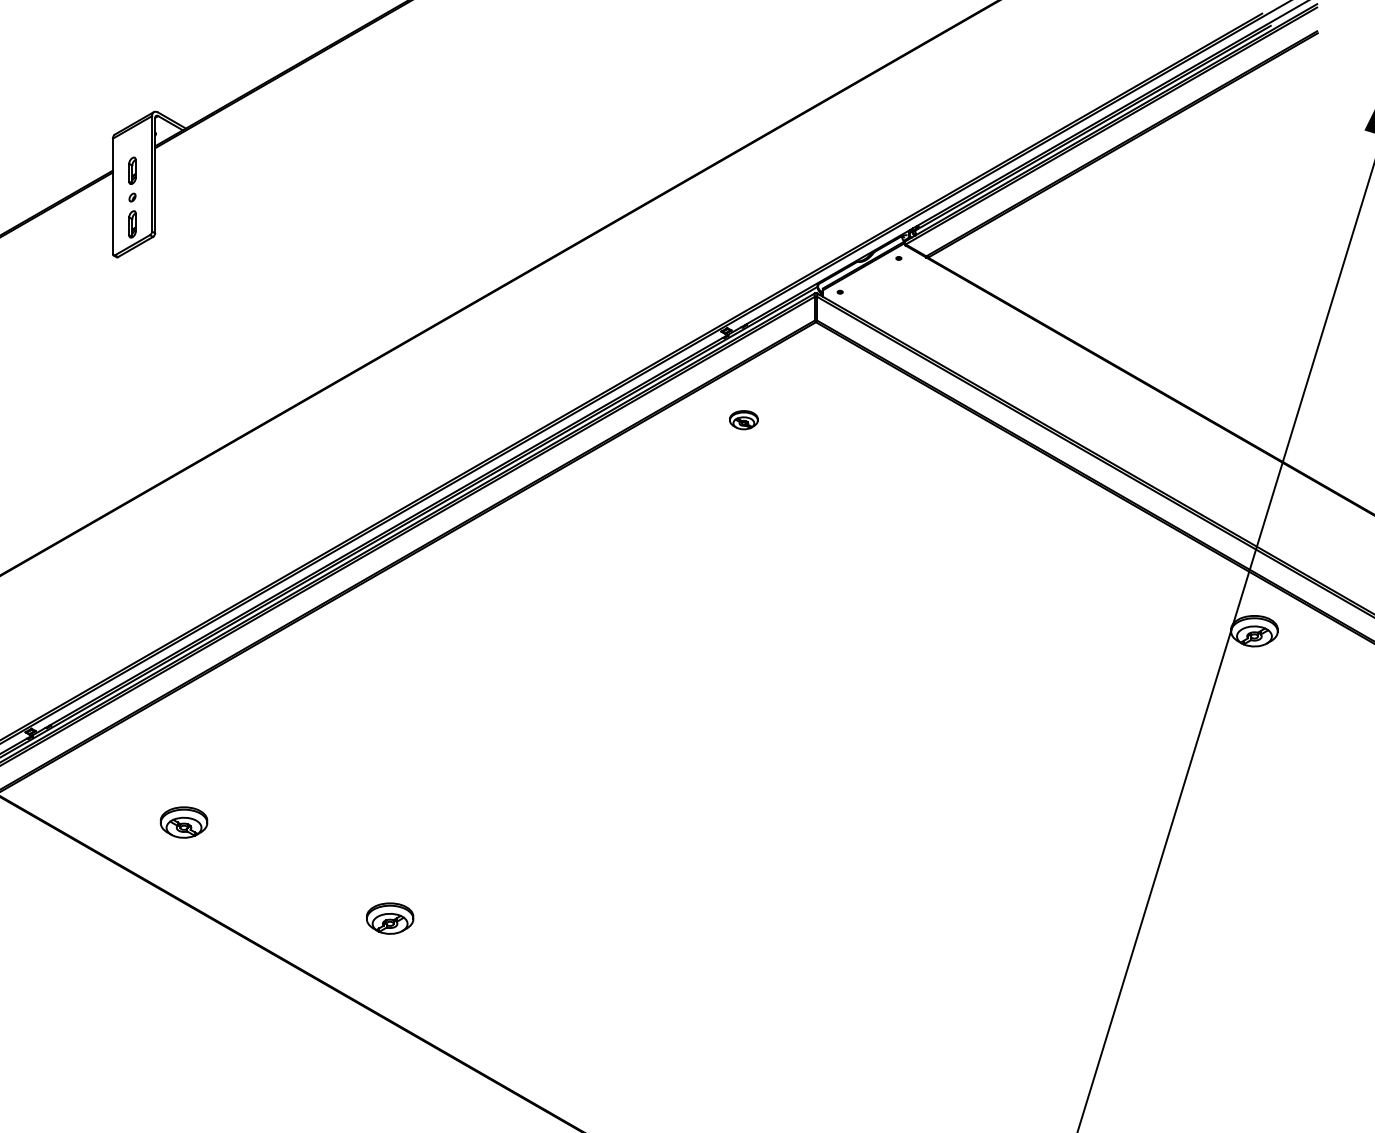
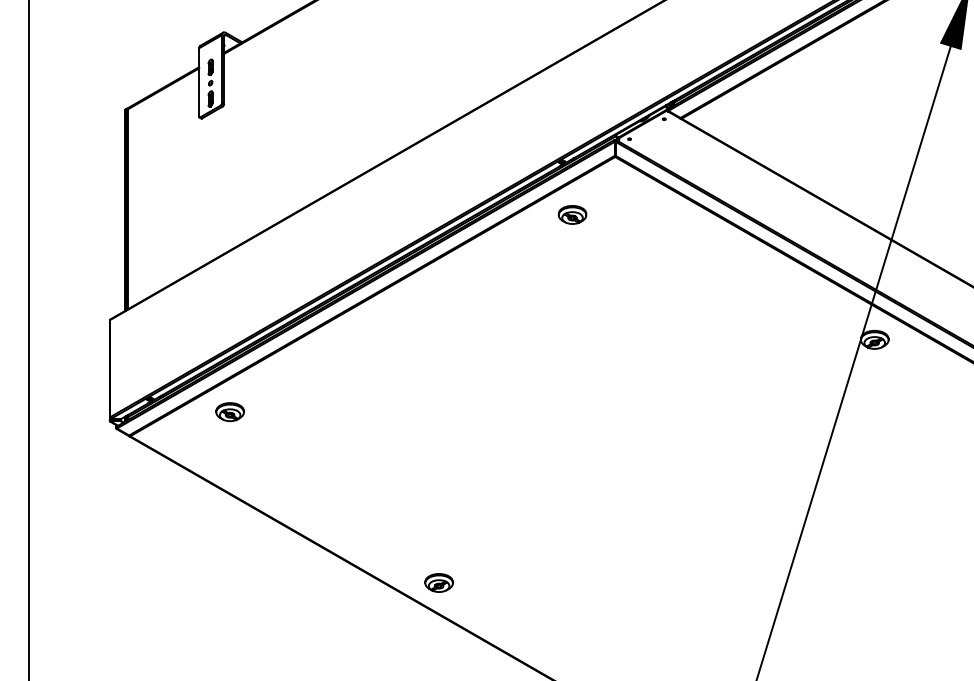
part: (743, 419) -> (572, 214), size x1.67
part: (182, 823) -> (229, 412), moved
part: (389, 917) -> (438, 582), moved

